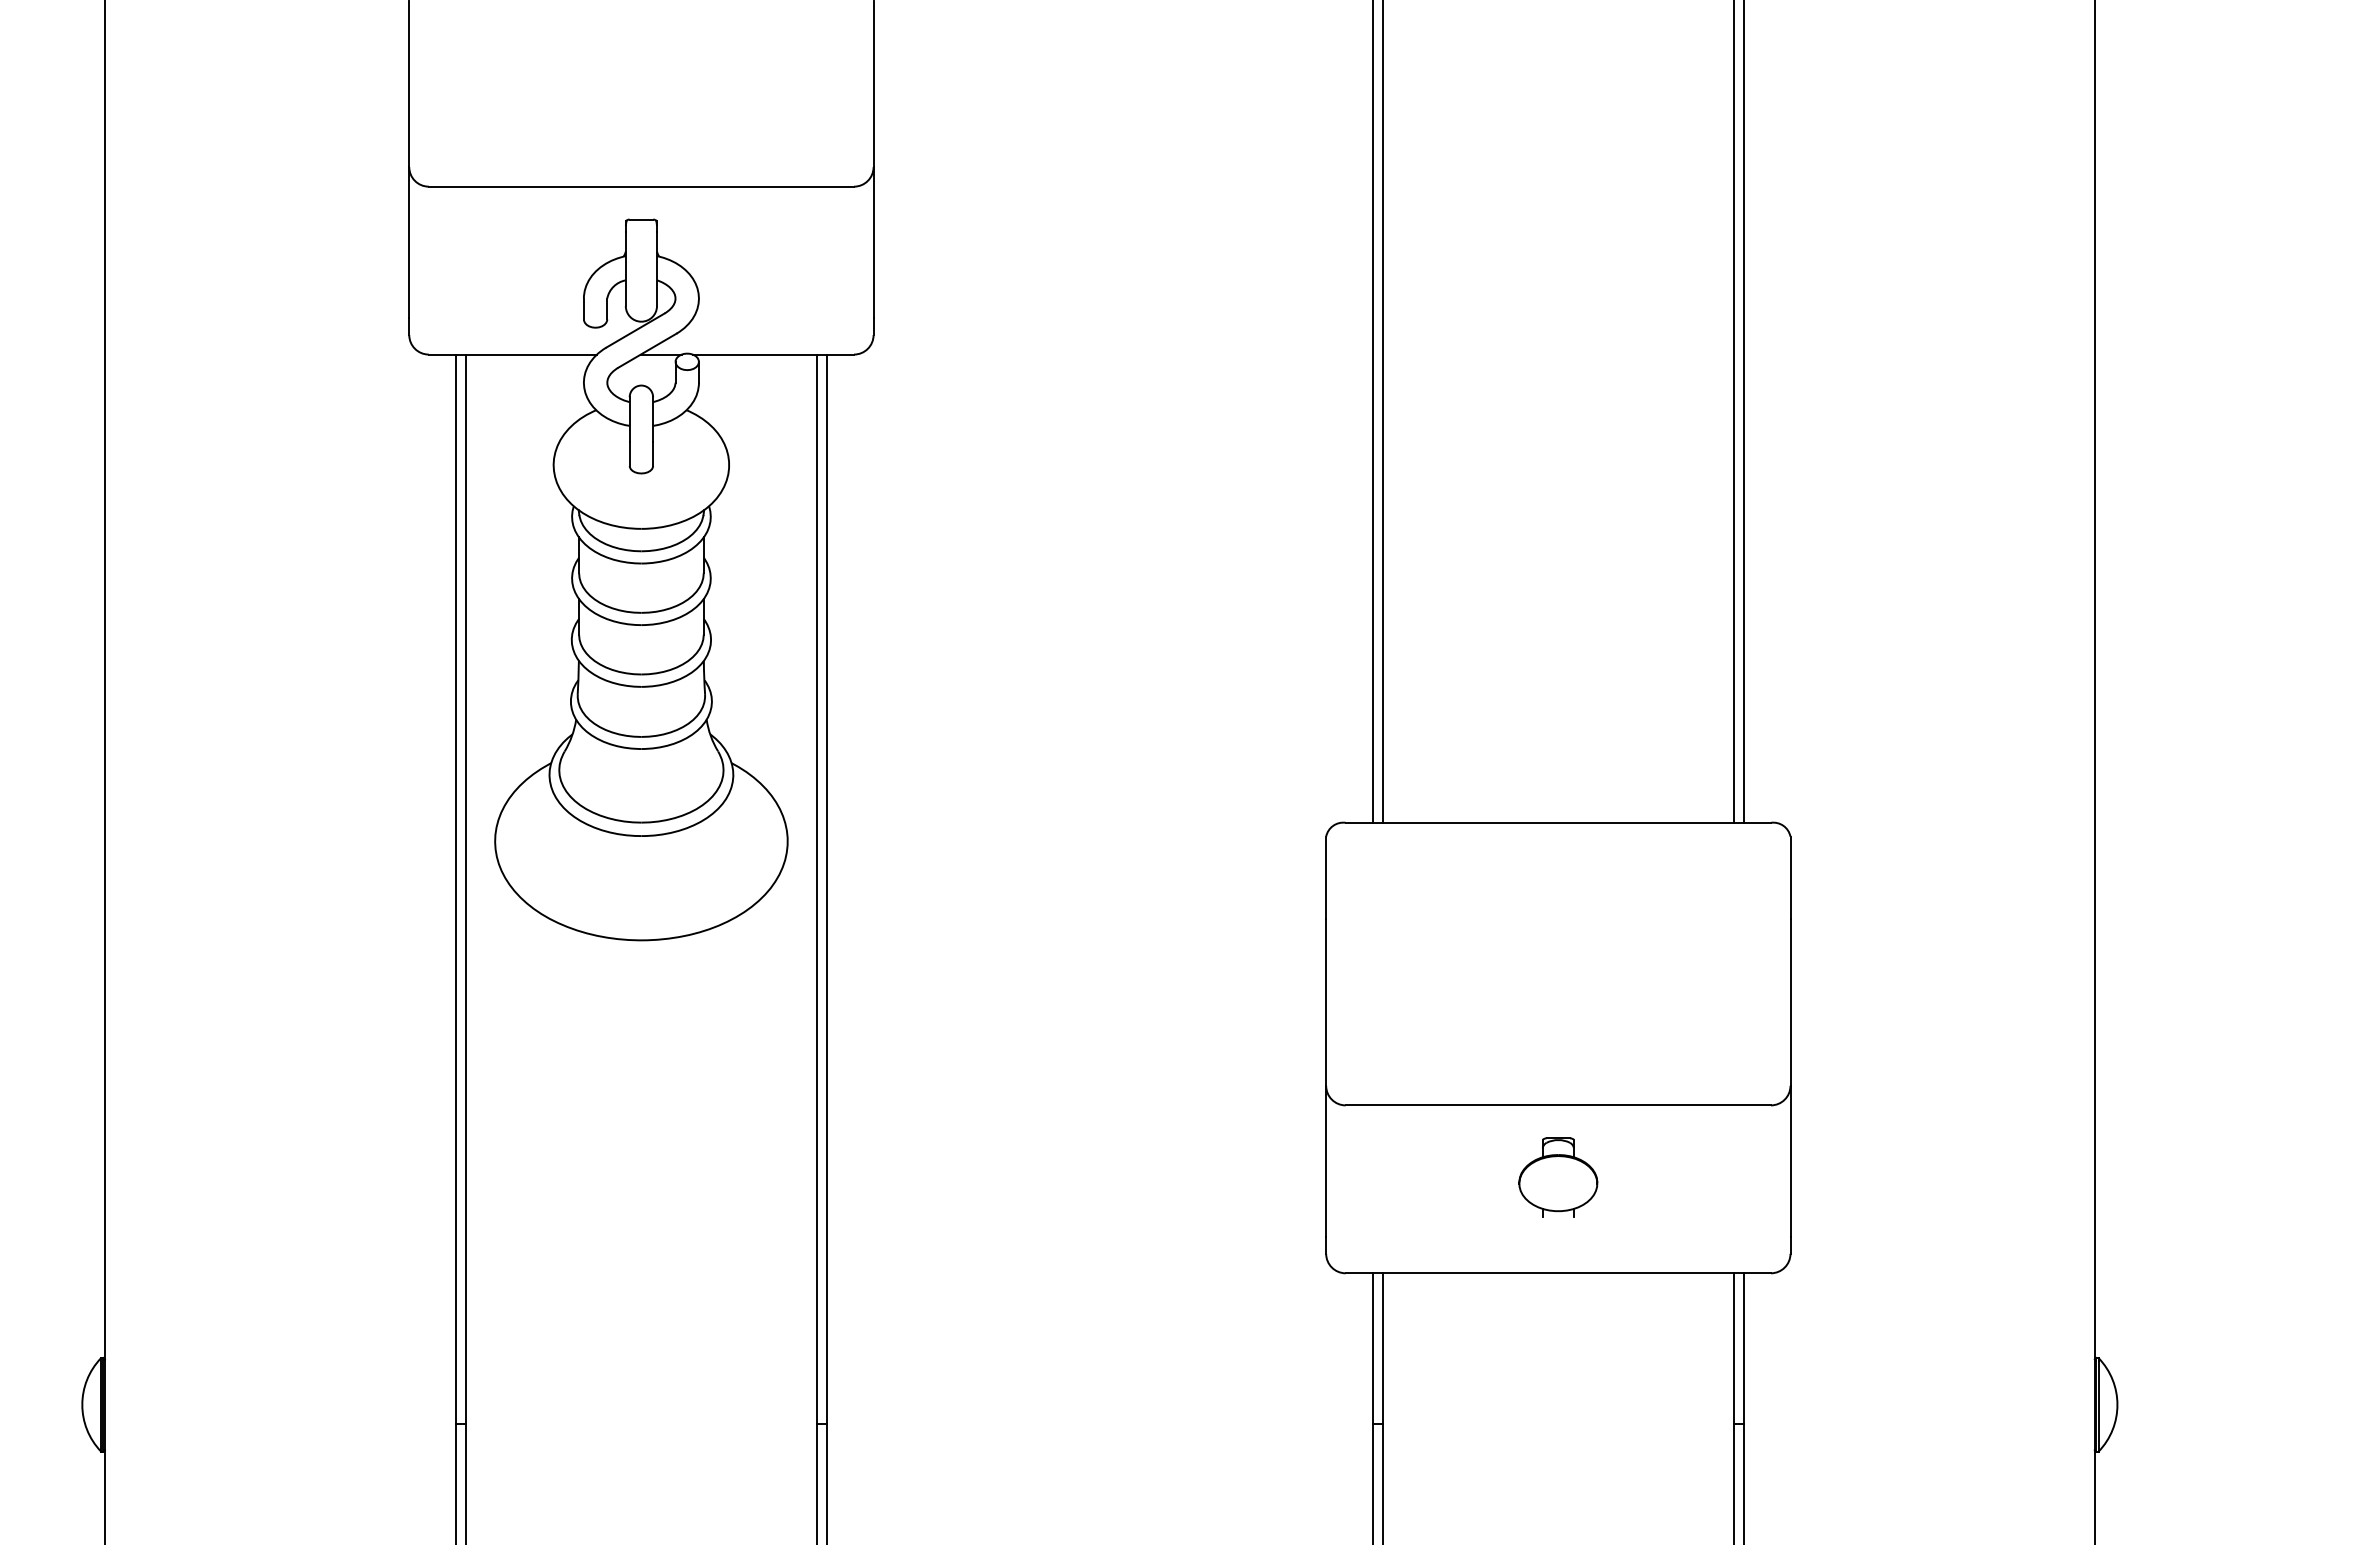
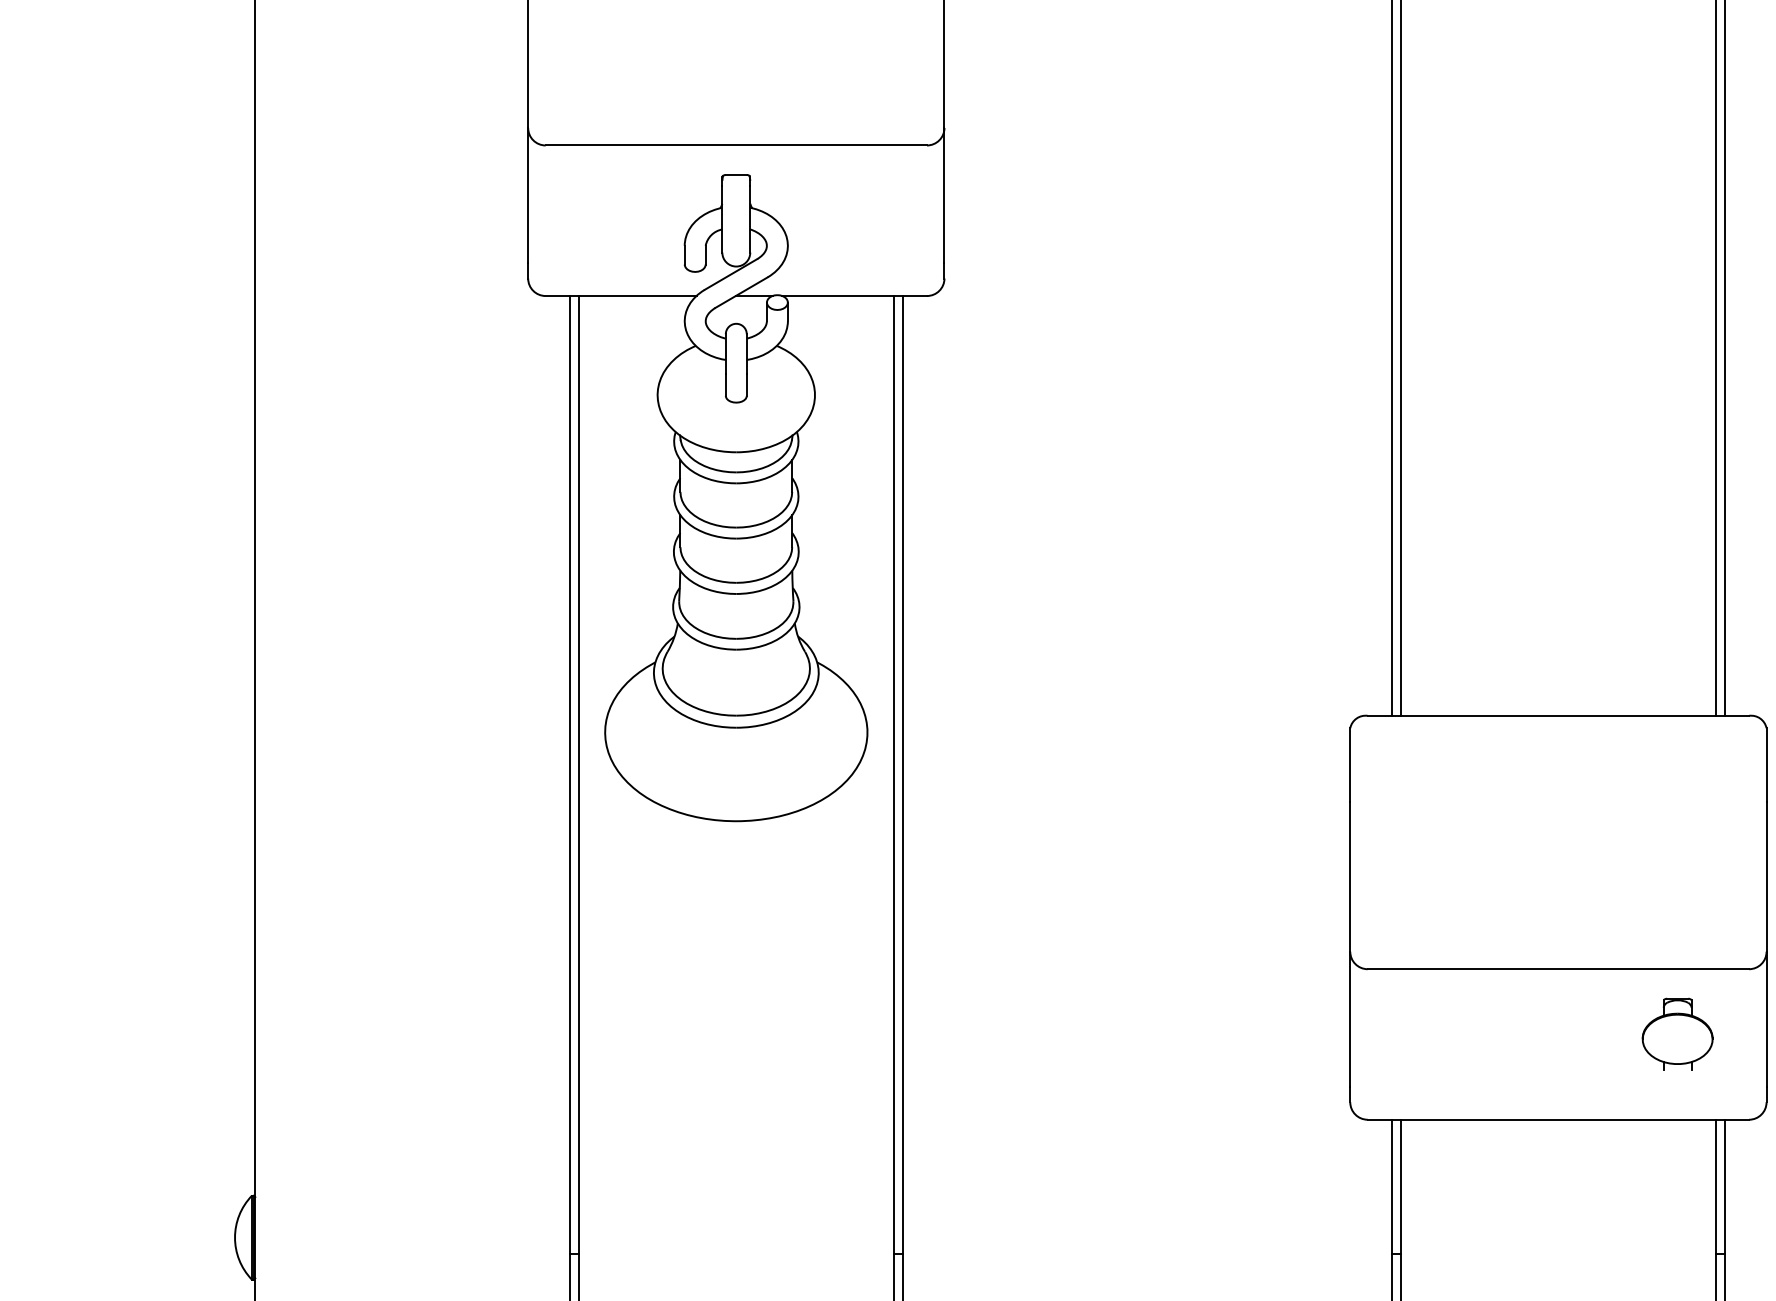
part: (1558, 1177) -> (1677, 1033), moved

